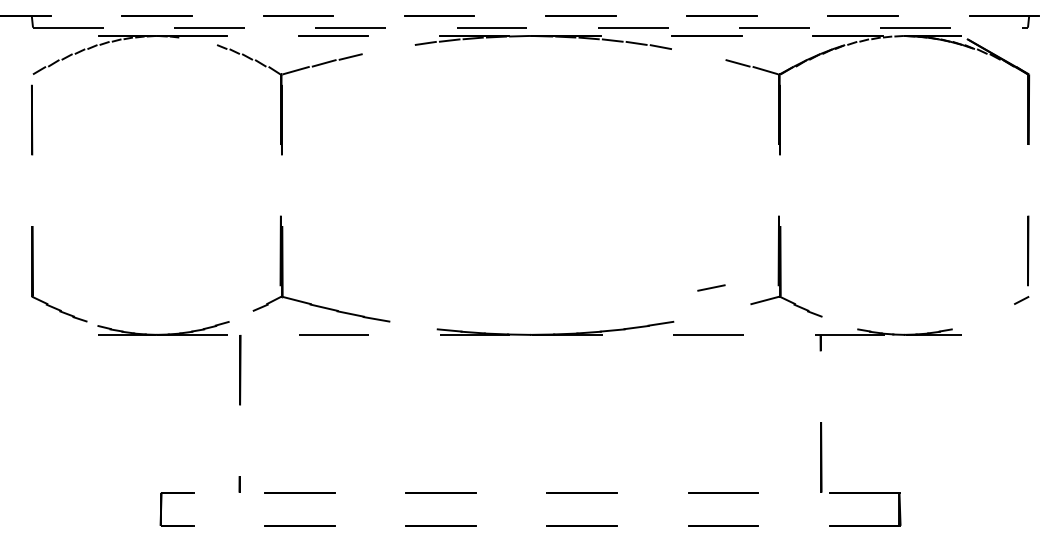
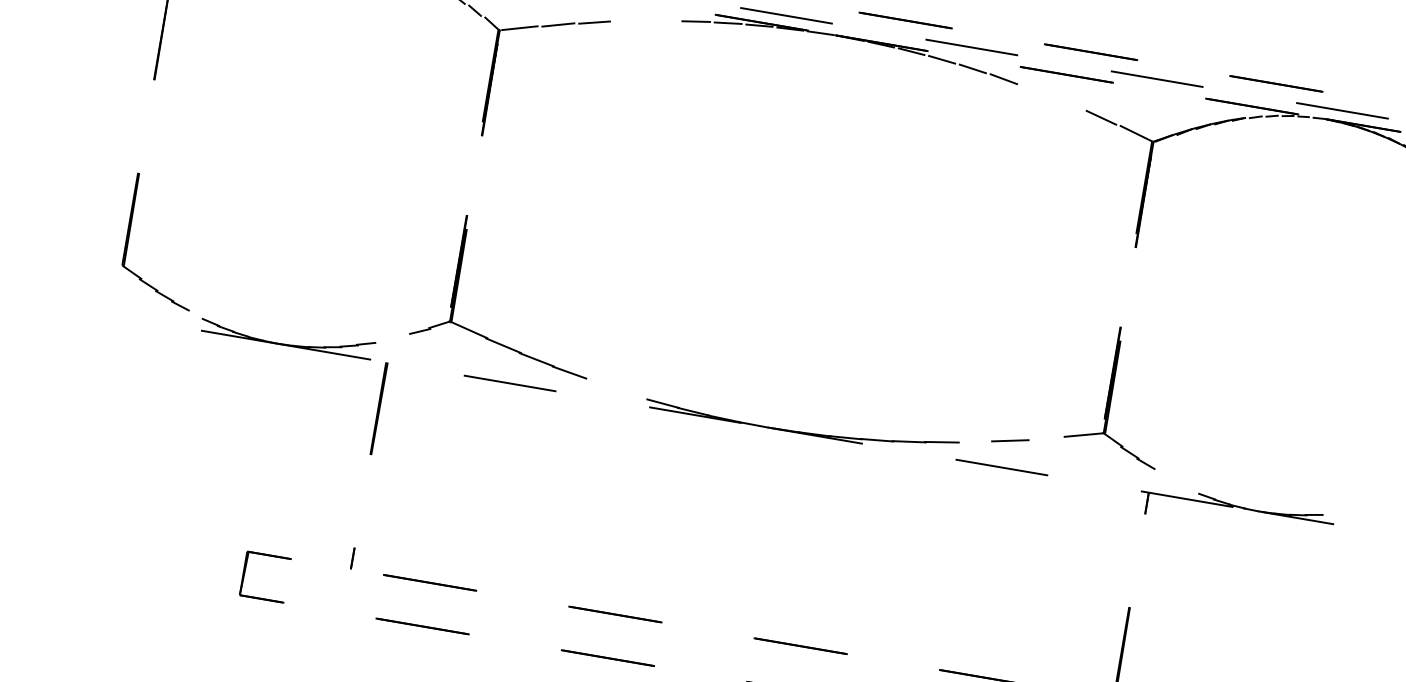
line: (711, 287) -> (1010, 440), moved

